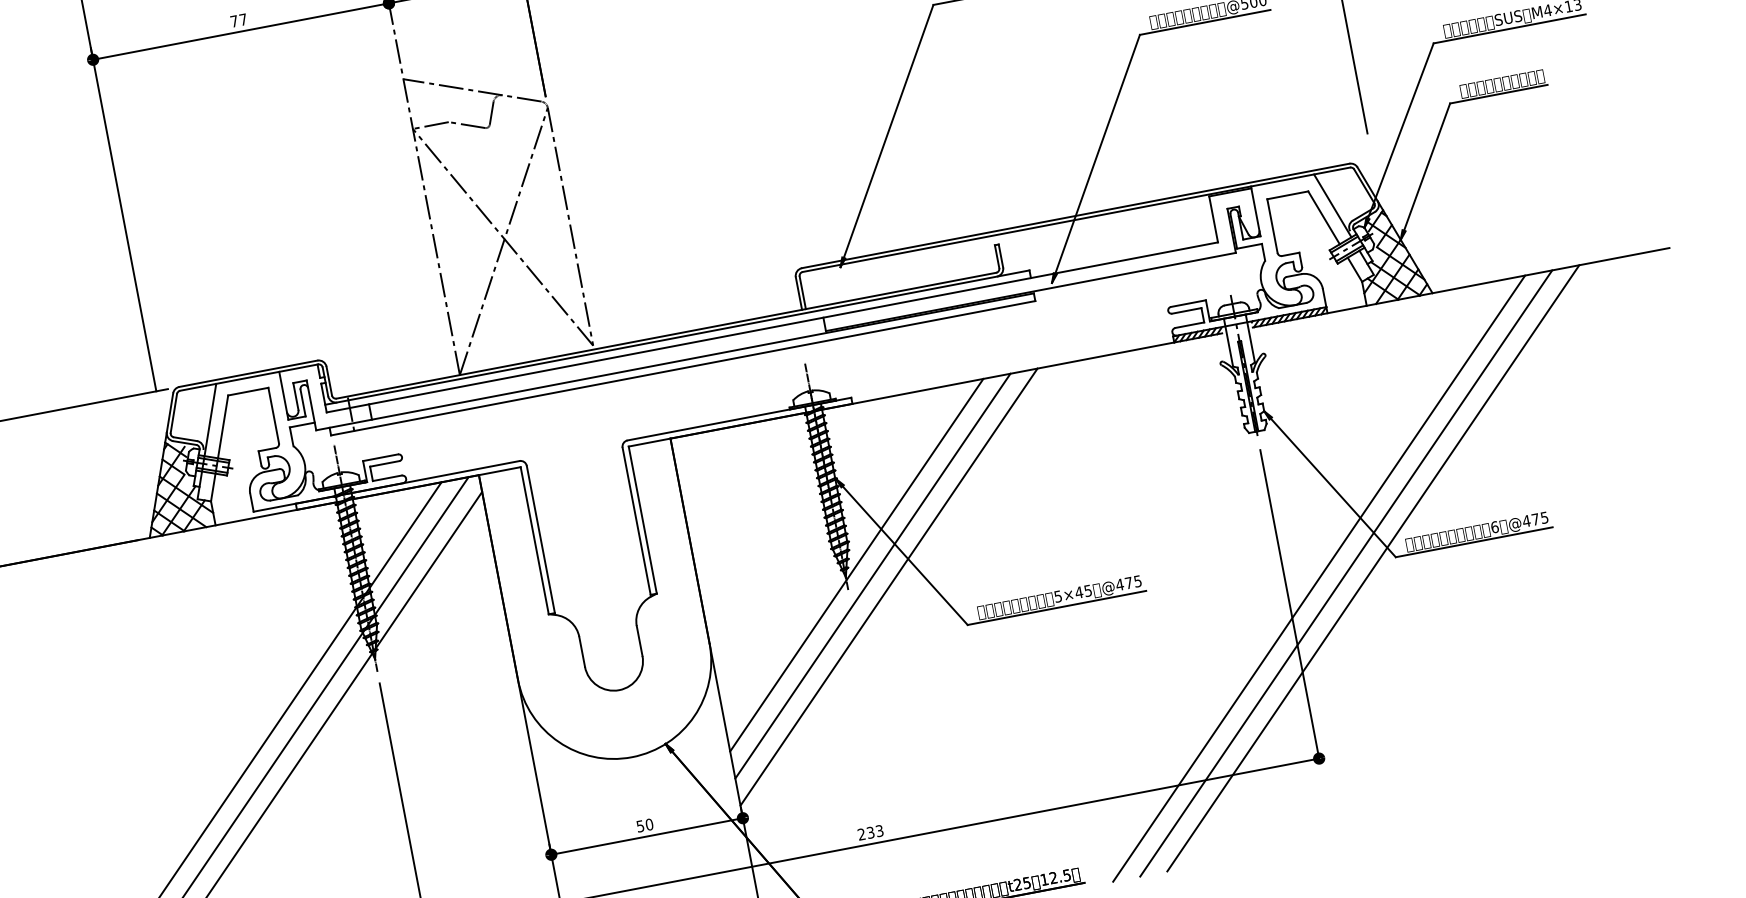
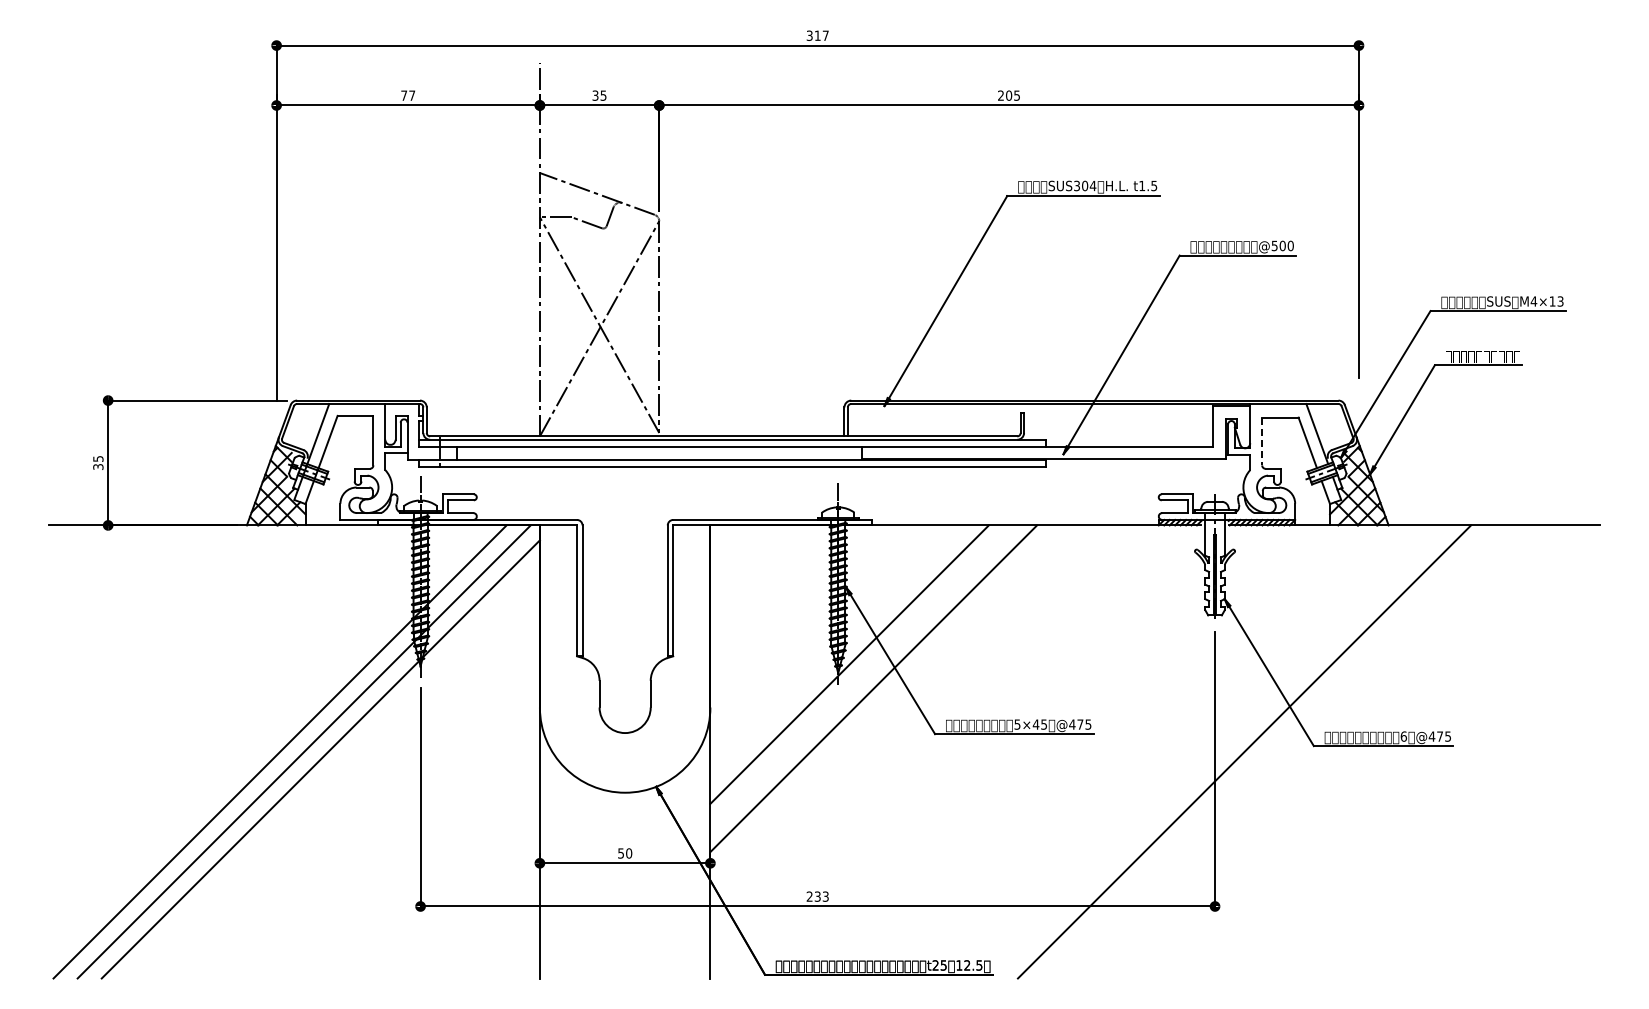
line: (1272, 225) -> (1262, 441), solid -> dashed
line: (1372, 567) -> (1292, 751), removed
line: (1346, 573) -> (1268, 751), removed
line: (872, 575) -> (861, 676), removed

